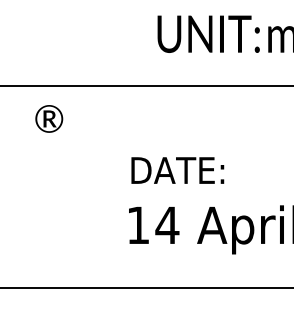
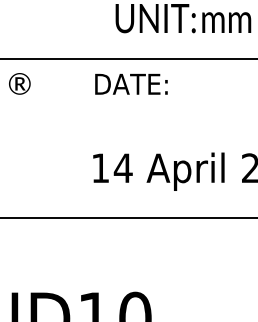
text: (48, 118) -> (19, 83), moved
text: (177, 170) -> (131, 84), moved

